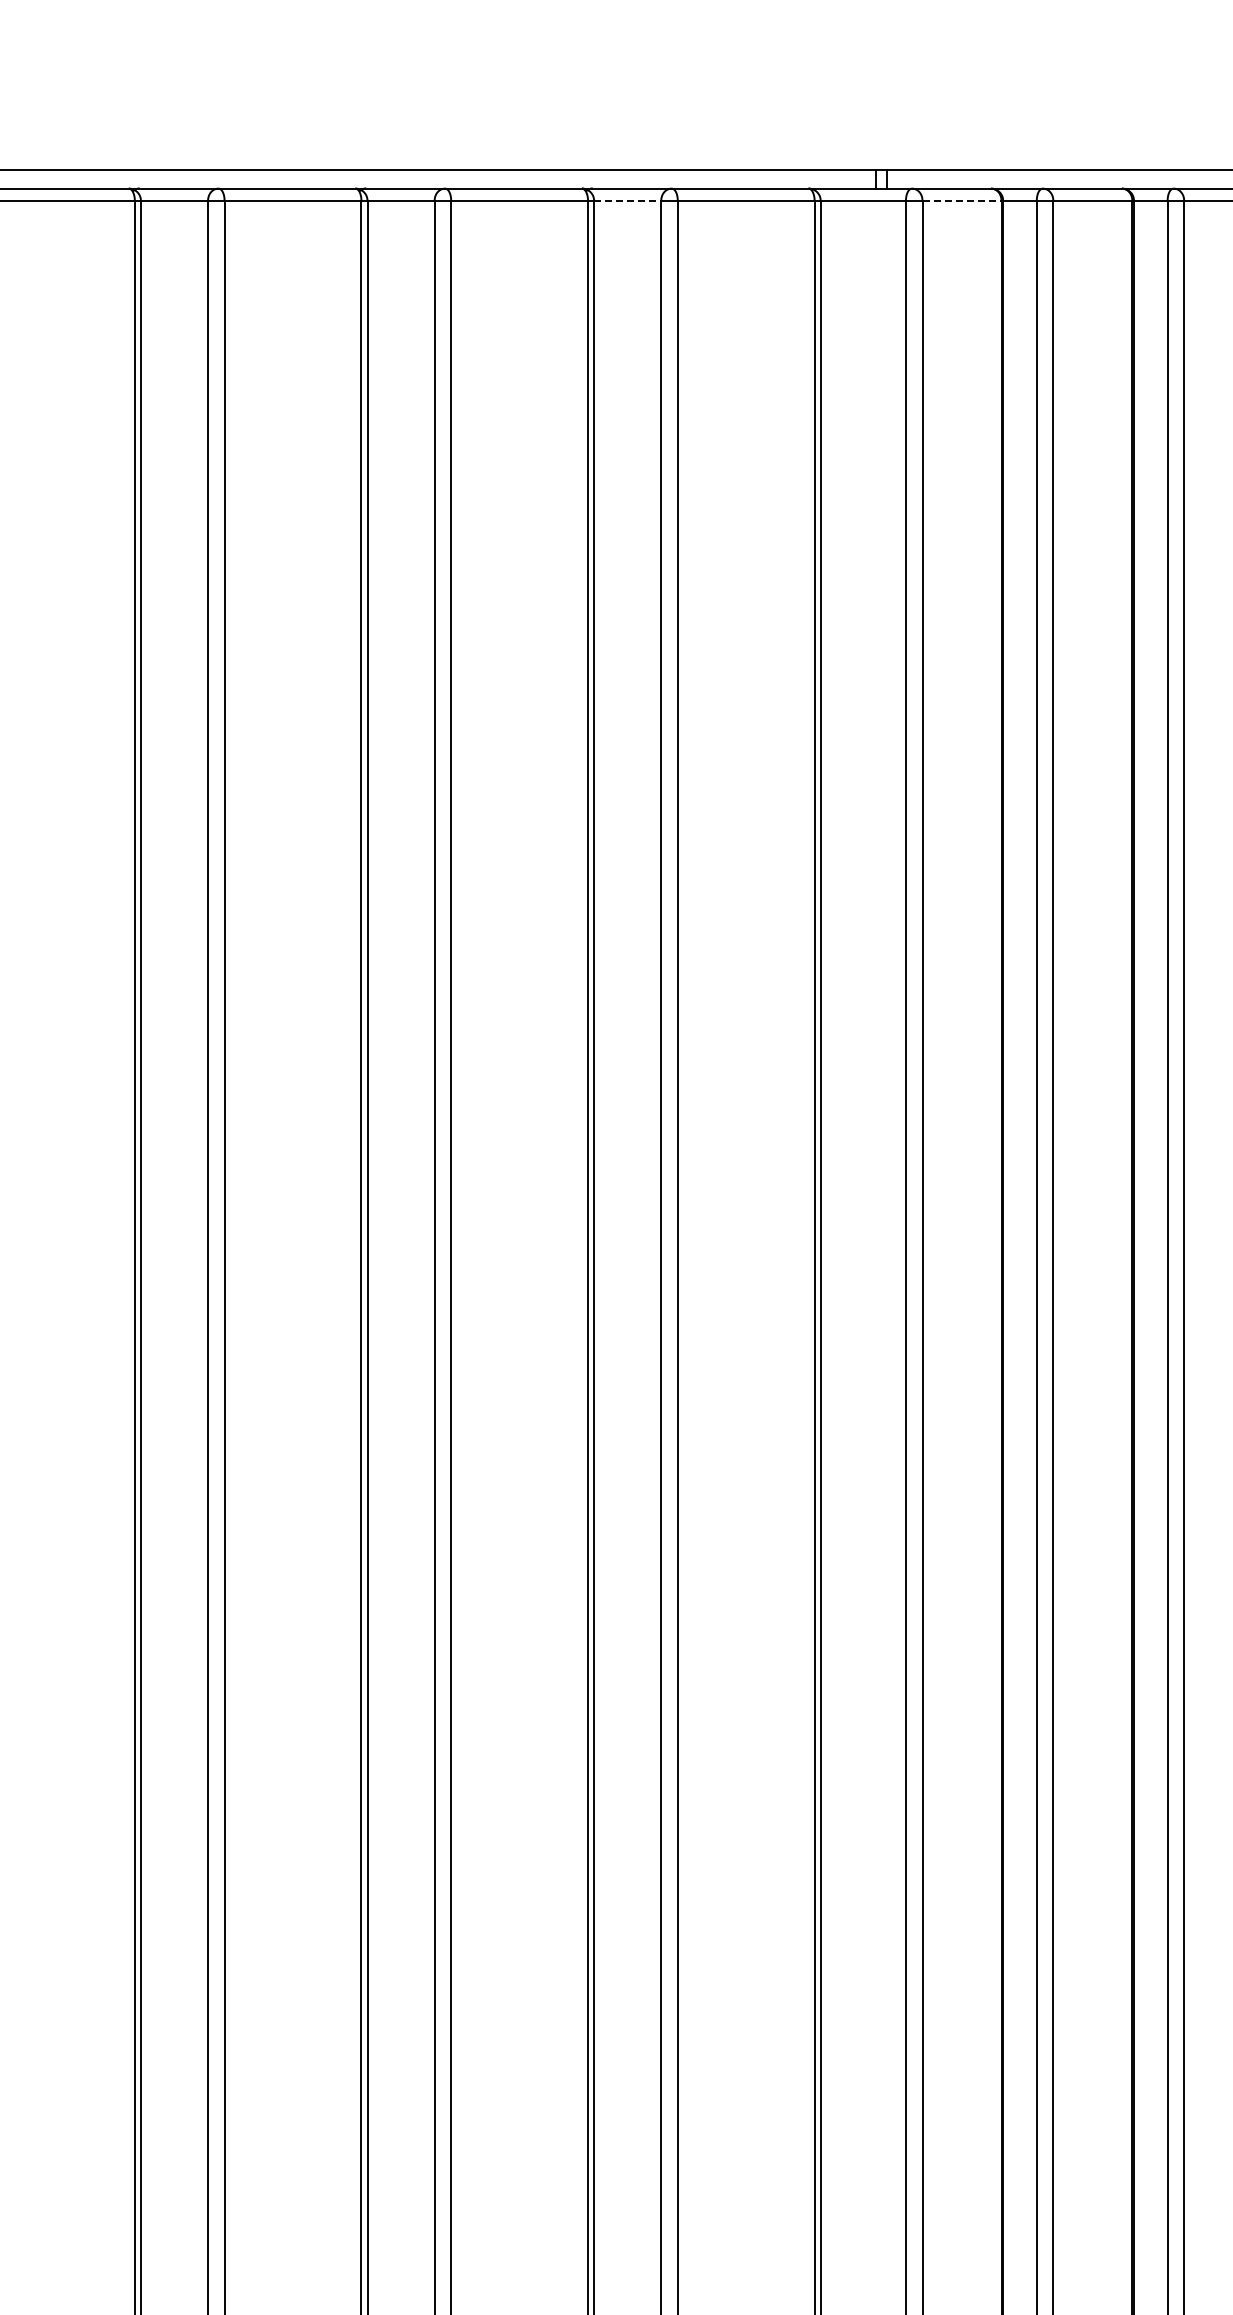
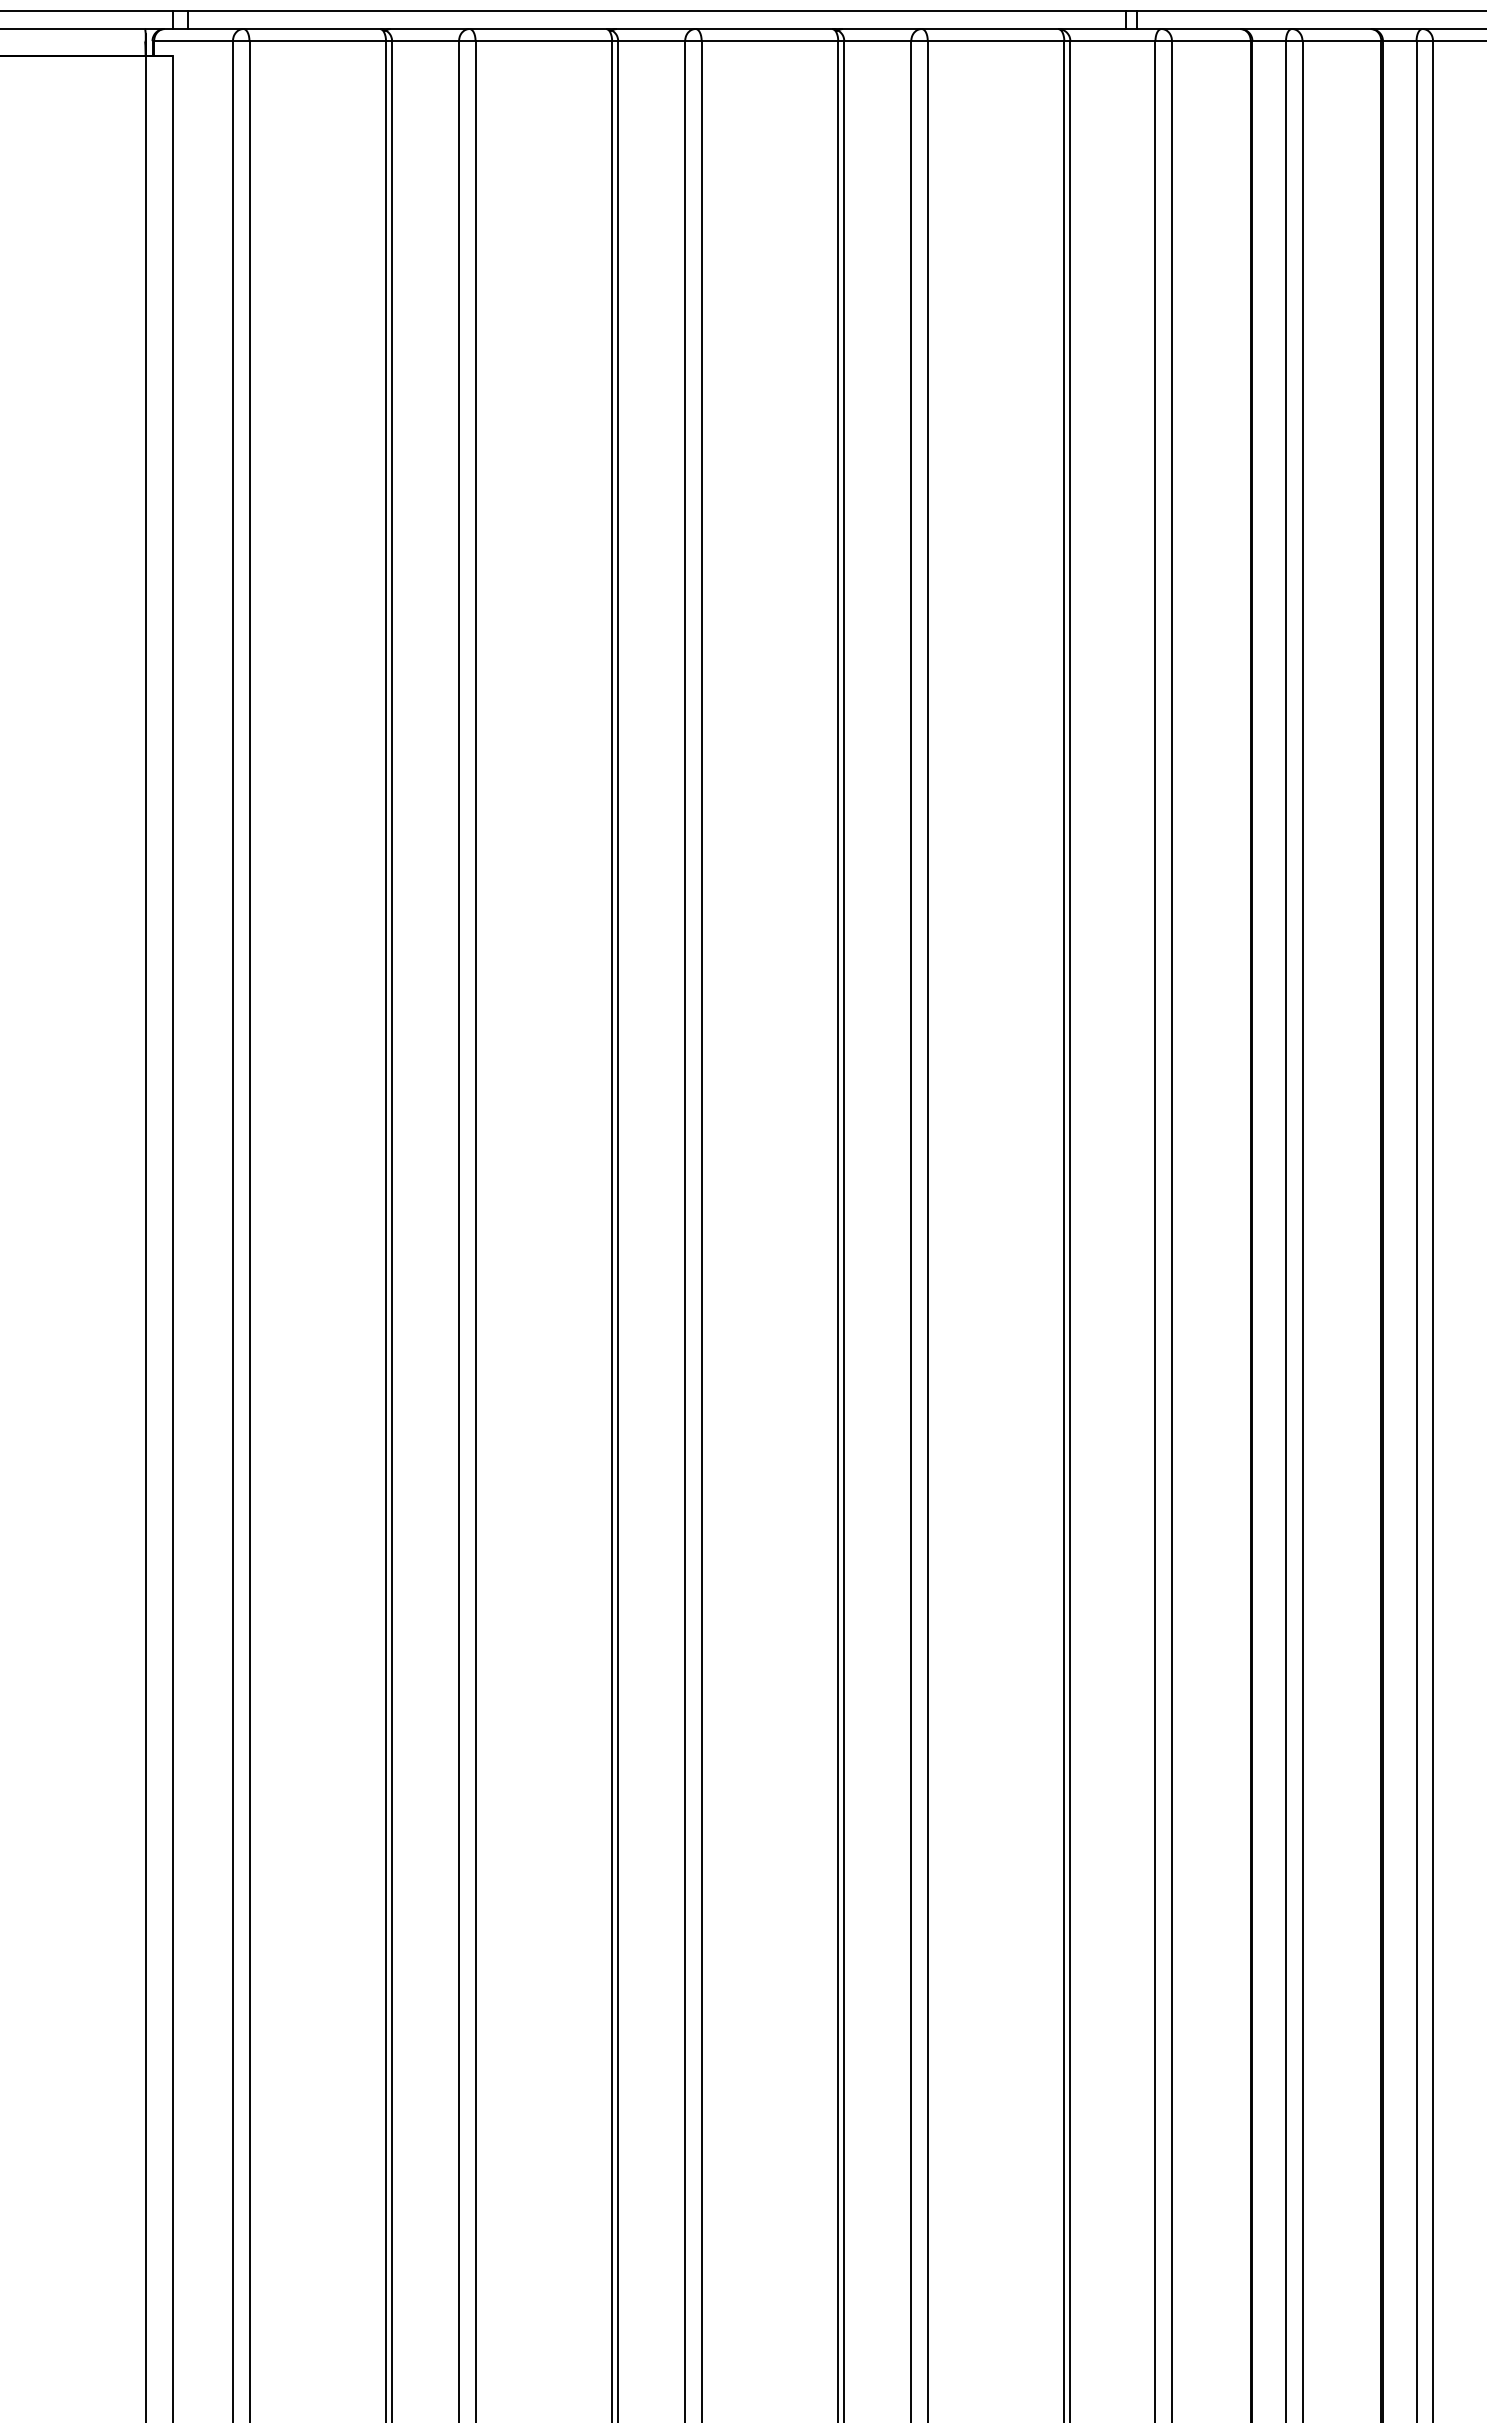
line: (628, 201) -> (878, 41), dashed -> solid
line: (962, 201) -> (1211, 41), dashed -> solid

